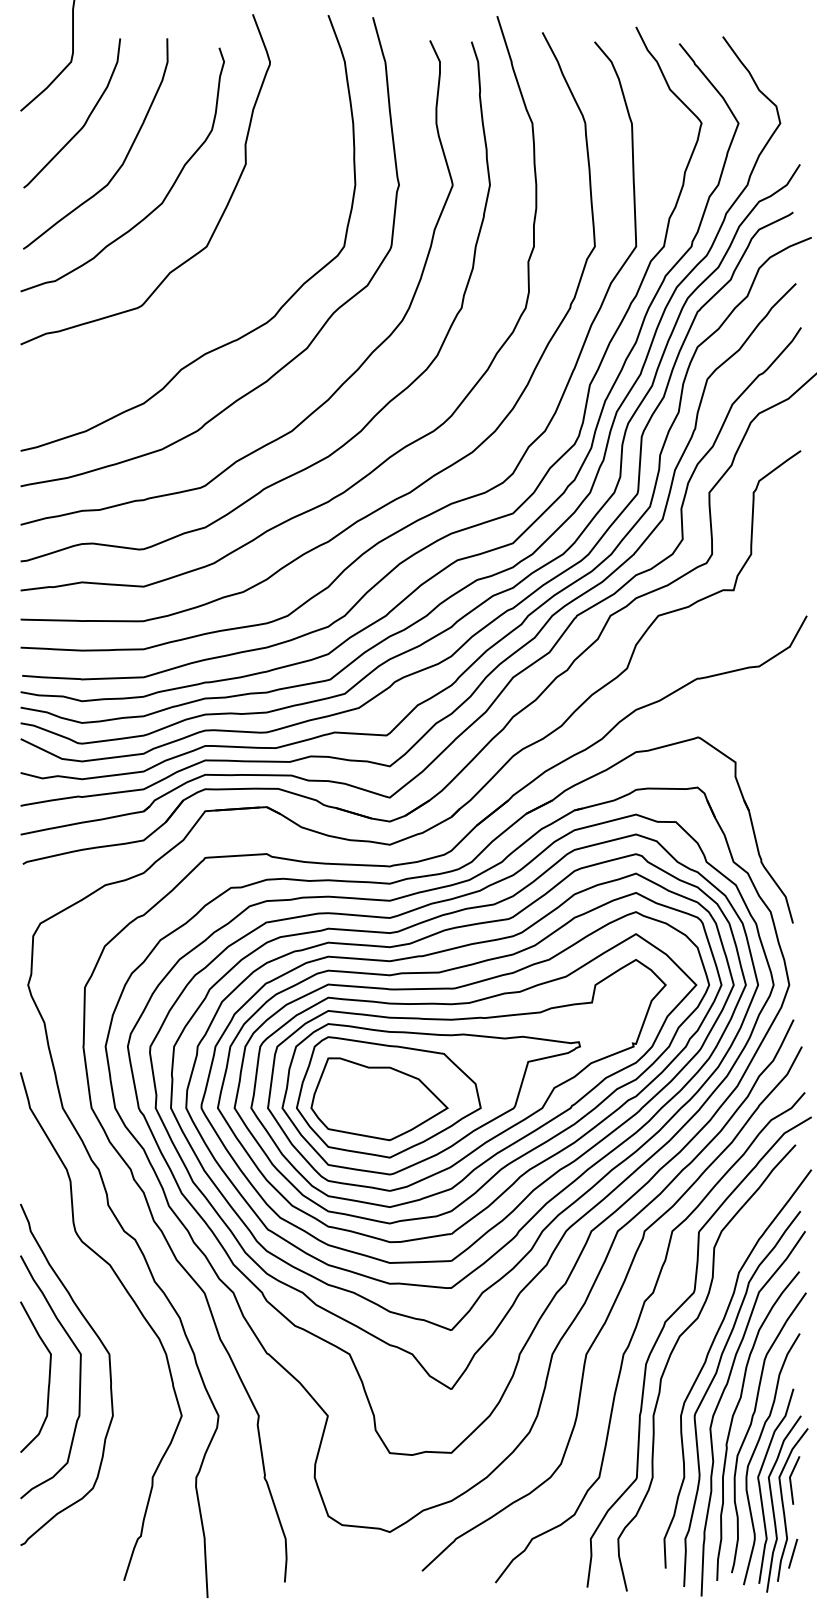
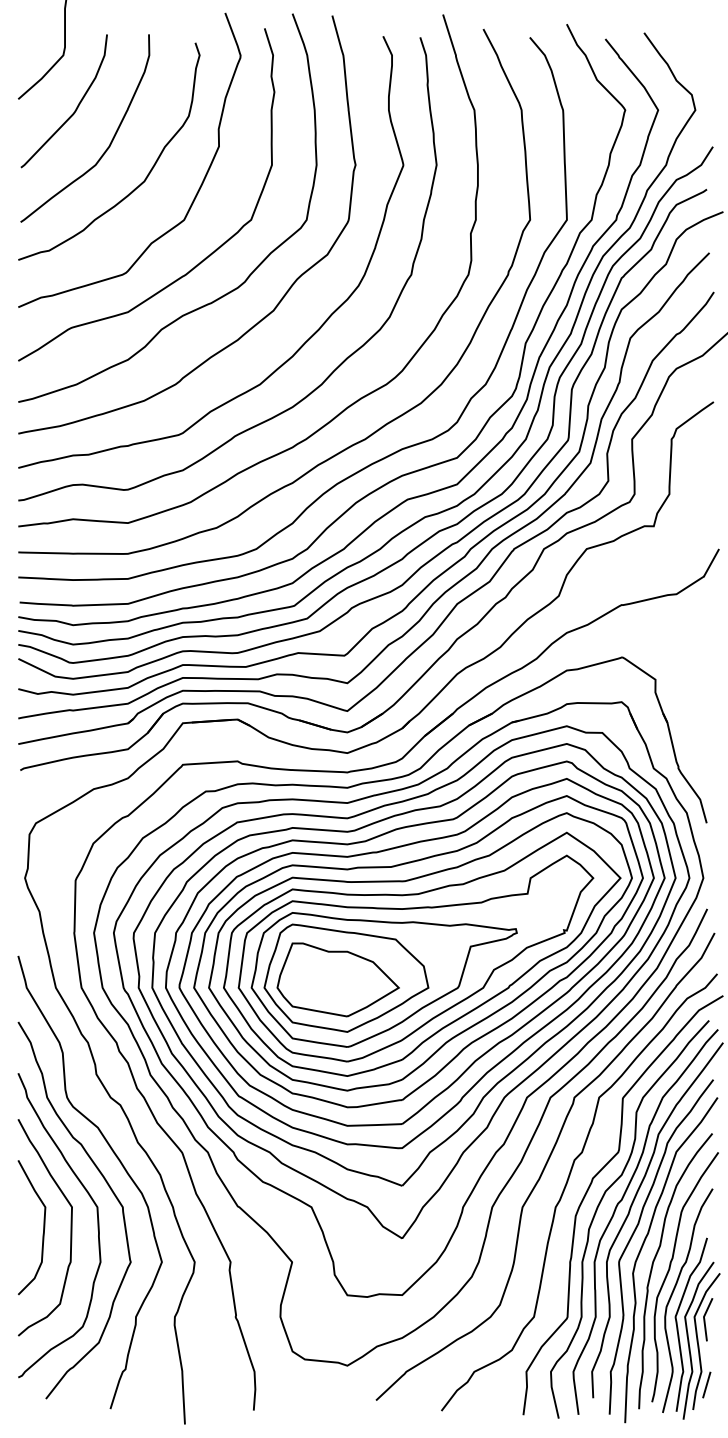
curve: (226, 292) -> (201, 260), added
curve: (122, 1333) -> (109, 1188), added
curve: (698, 1346) -> (622, 1200), added

